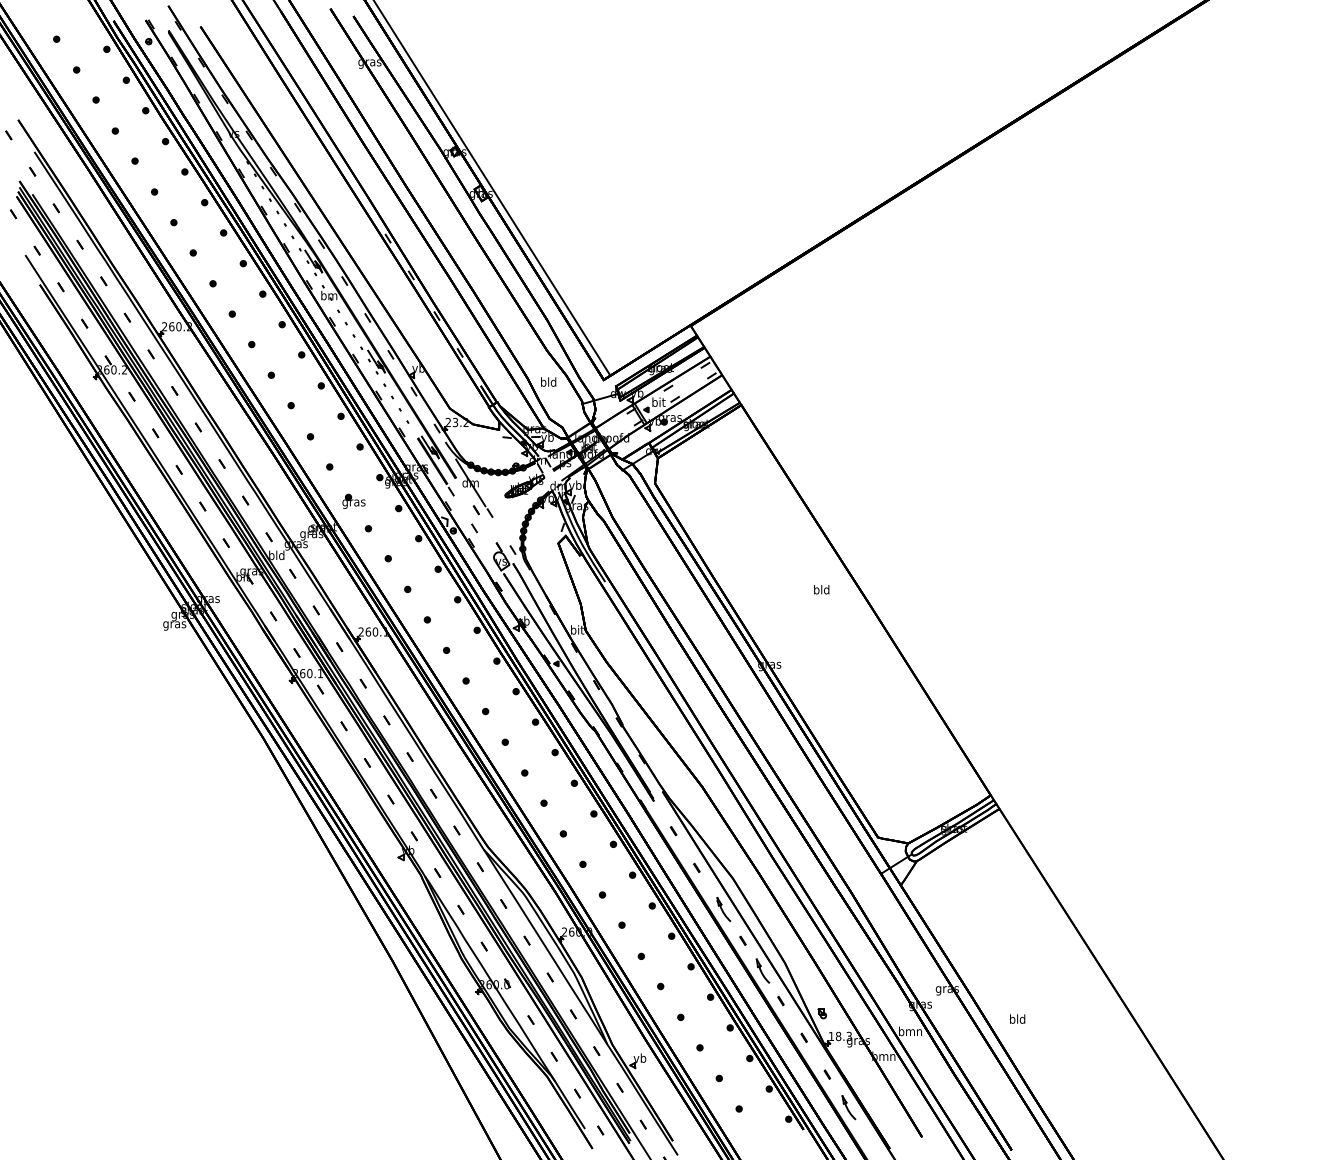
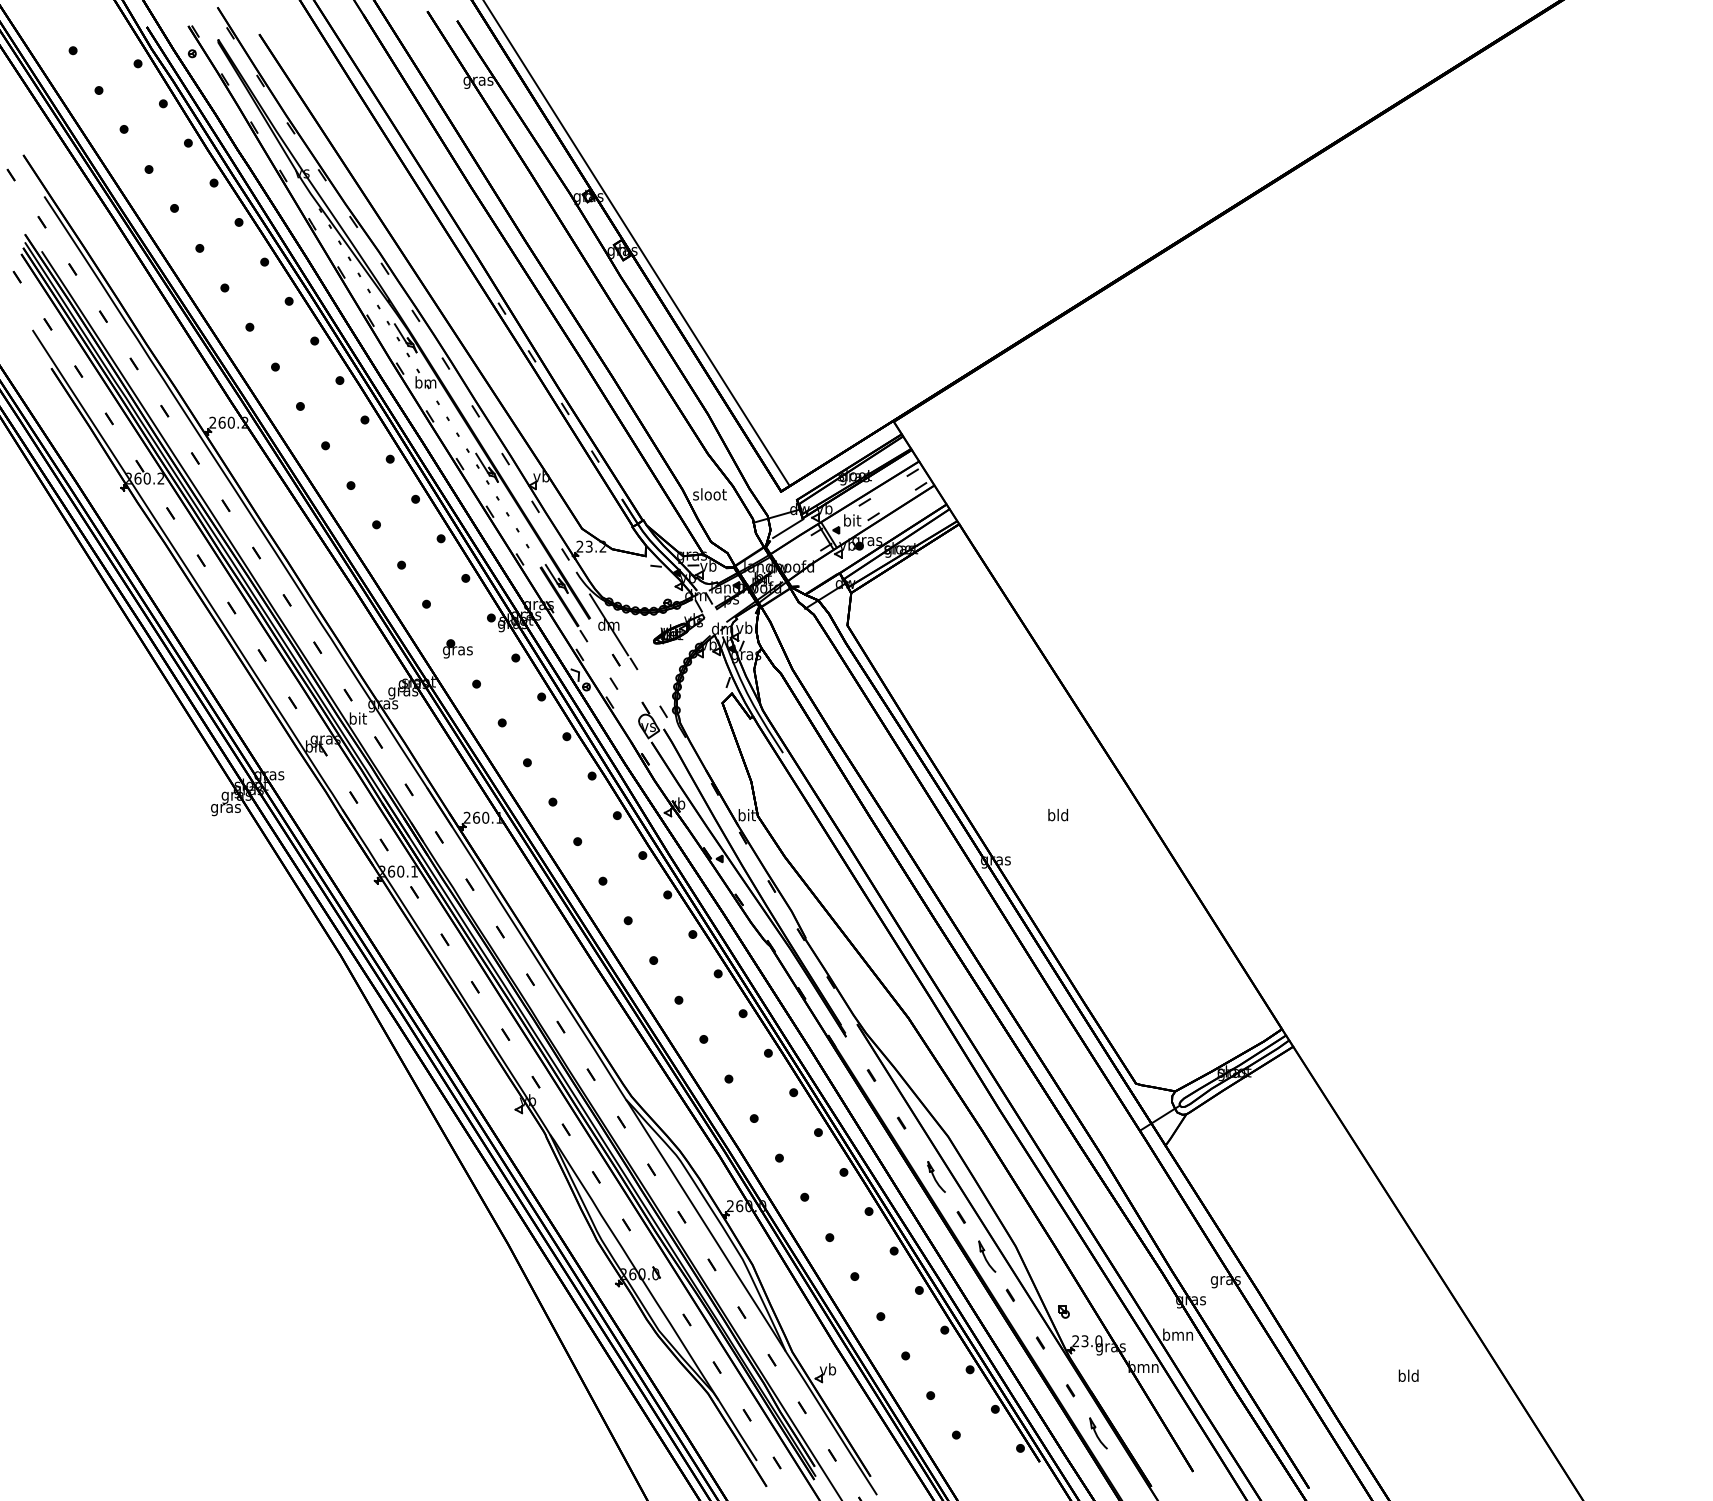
text: (548, 382) -> (709, 494), bld -> sloot
line: (609, 408) -> (788, 528), added
text: (276, 555) -> (357, 718), bld -> bit
text: (821, 589) -> (1058, 814), moved
text: (1017, 1018) -> (1408, 1375), moved
text: (840, 1036) -> (1087, 1341), 18.3 -> 23.0

